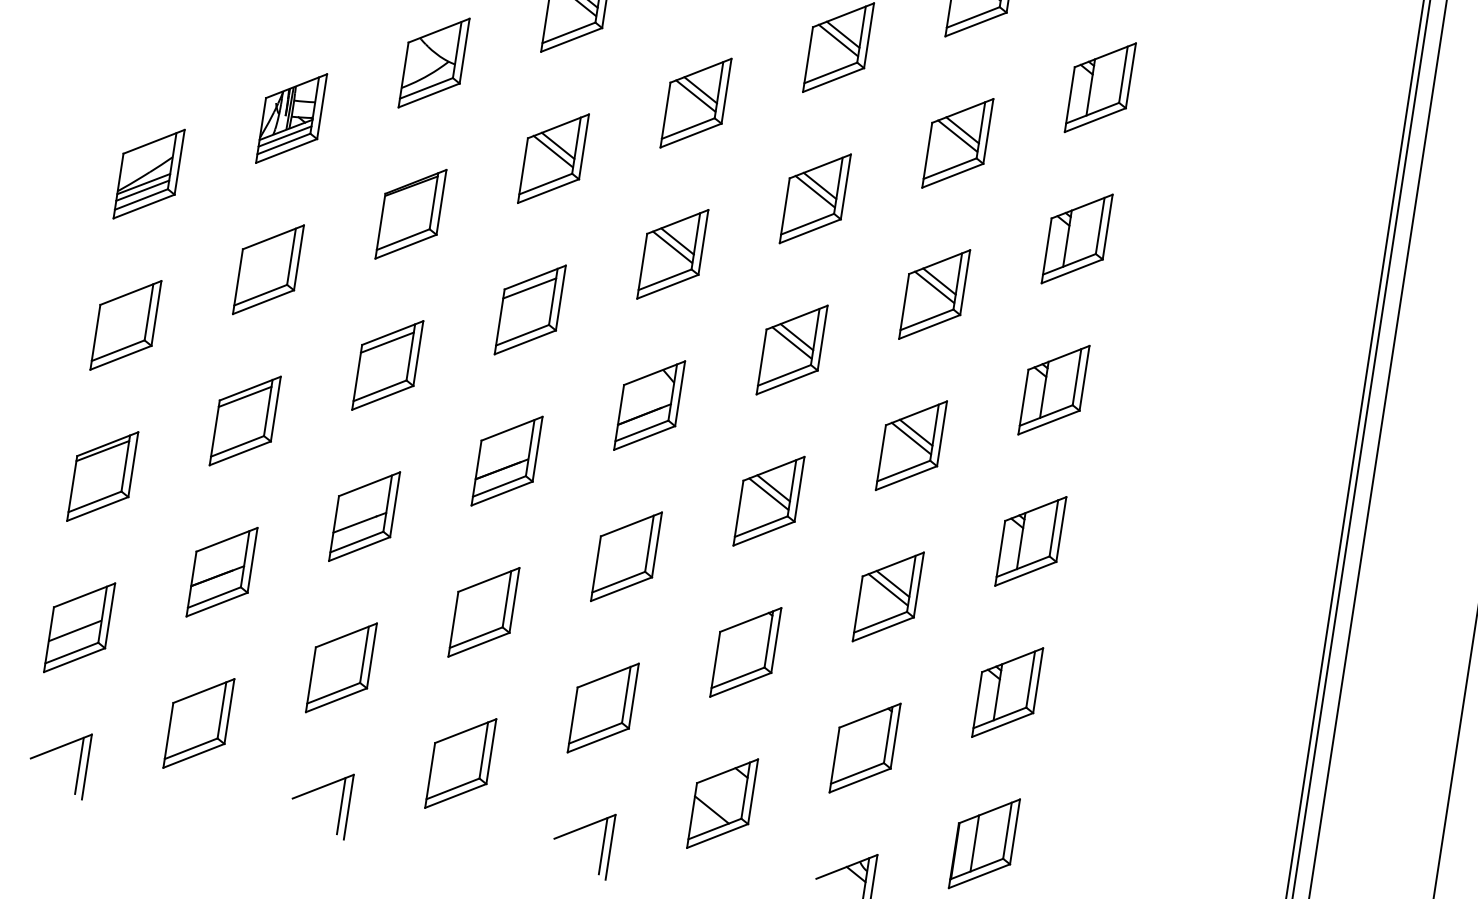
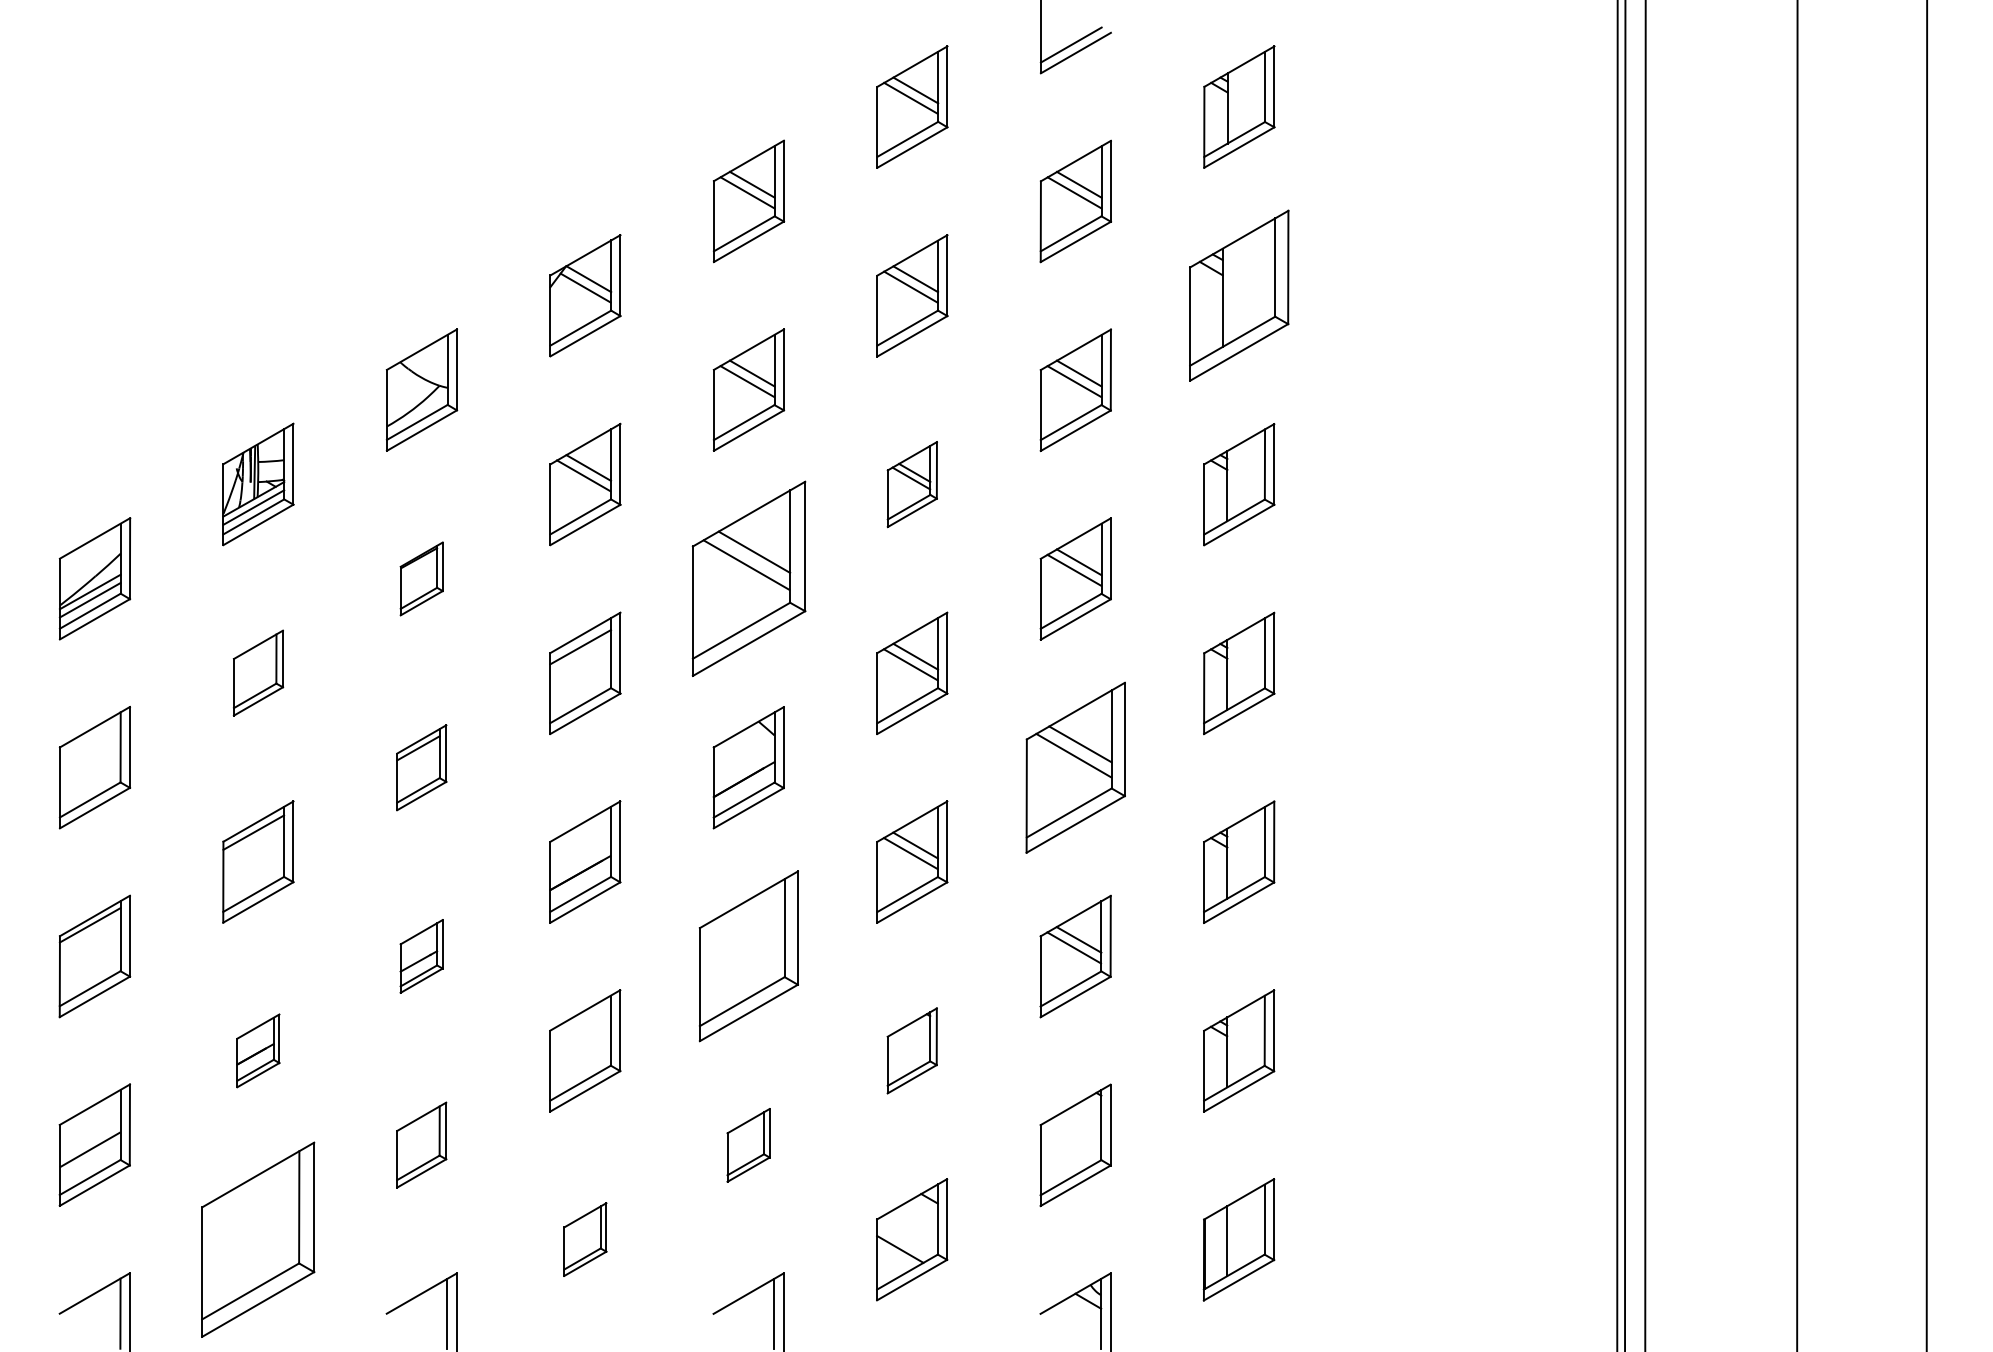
part: (1100, 87) -> (1239, 295), size x1.4
part: (815, 198) -> (912, 484), size x0.7
part: (410, 213) -> (421, 578), size x0.6
part: (672, 253) -> (748, 578), size x1.6
part: (268, 269) -> (258, 672), size x0.7
part: (387, 365) -> (421, 767), size x0.7
part: (911, 445) -> (1075, 767), size x1.4
part: (364, 516) -> (421, 956), size x0.6
part: (626, 556) -> (748, 956), size x1.4
part: (222, 571) -> (258, 1050), size x0.6
part: (746, 652) -> (912, 1050), size x0.7
part: (341, 667) -> (421, 1144), size x0.7
part: (603, 708) -> (748, 1145), size x0.6
part: (199, 723) -> (258, 1239), size x1.6
part: (461, 763) -> (585, 1239), size x0.6

